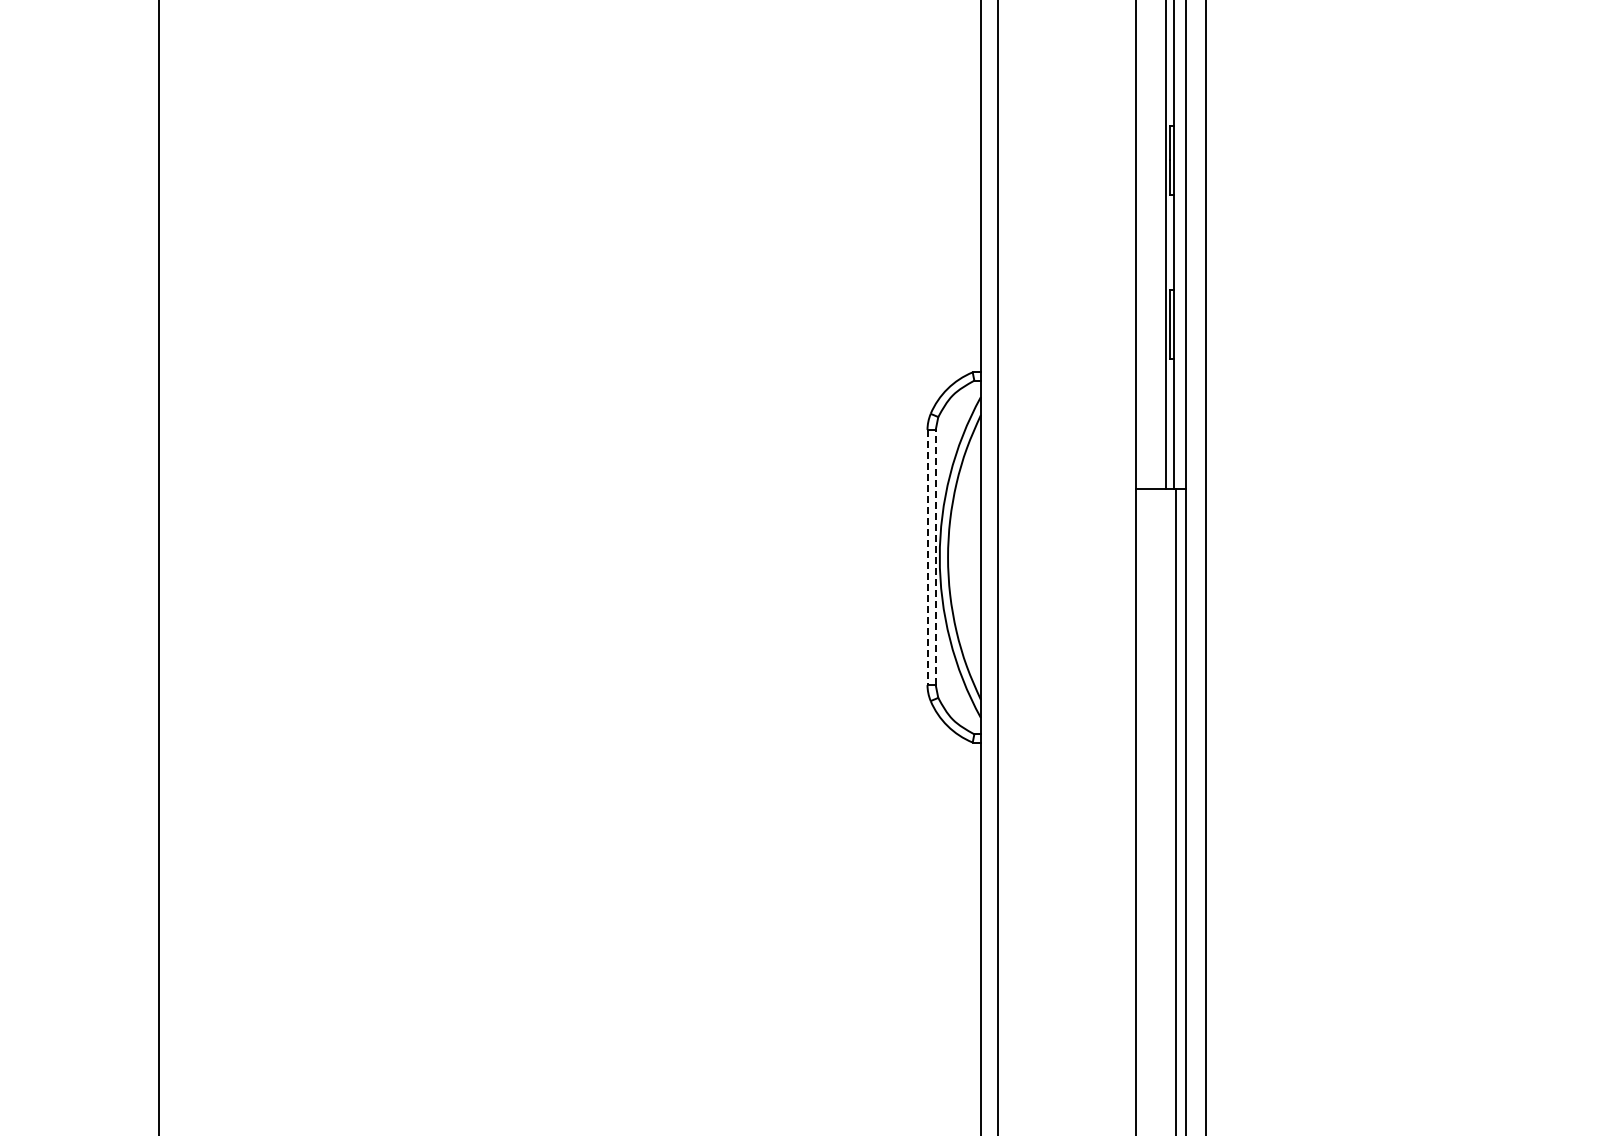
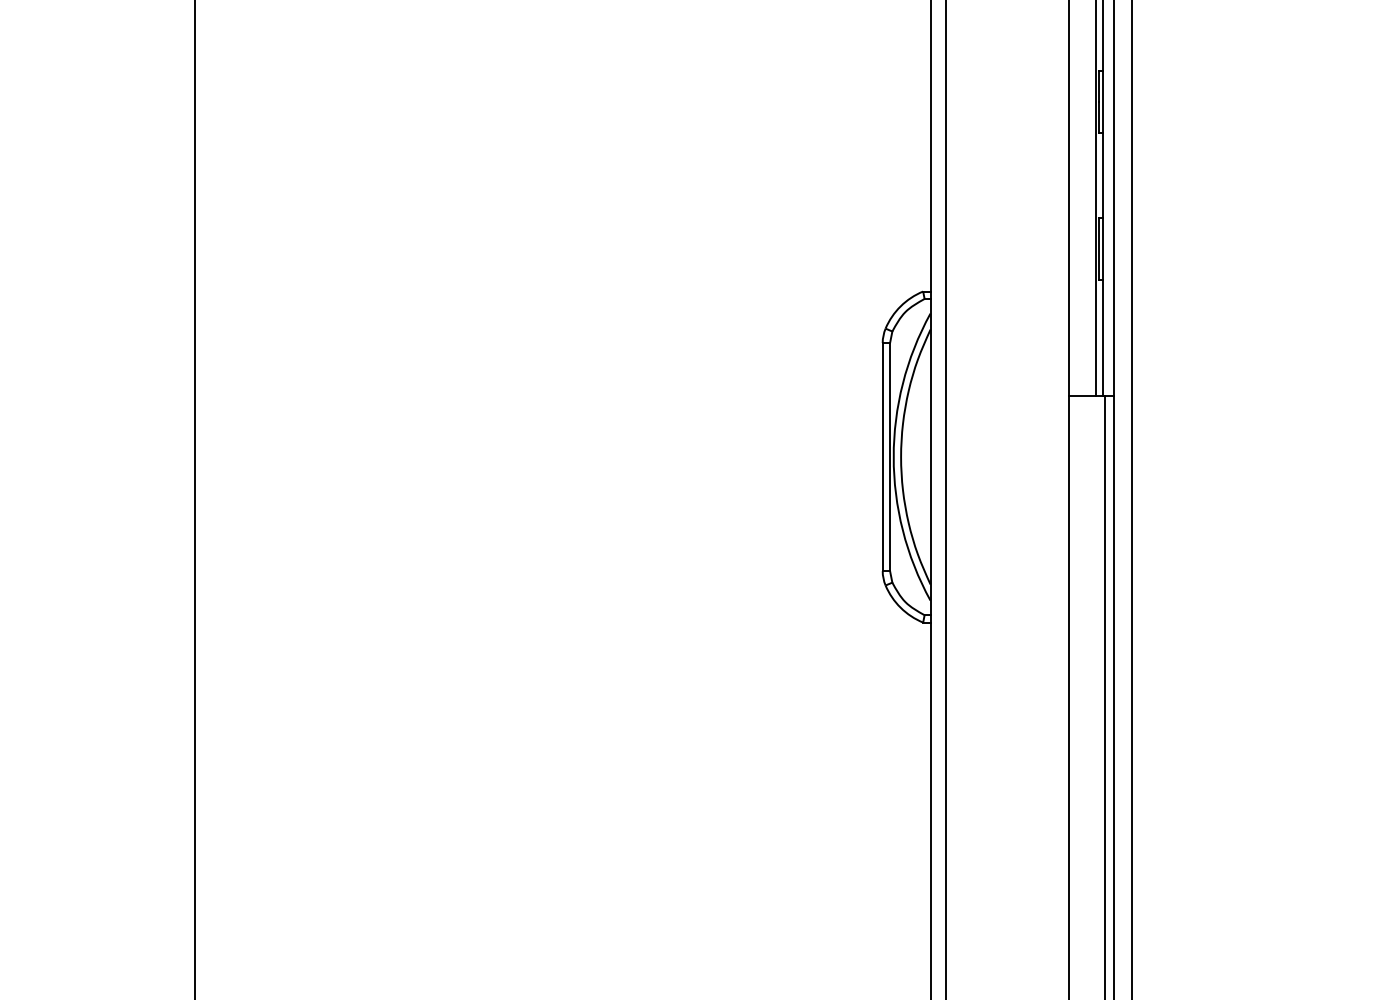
line: (927, 557) -> (882, 457), dashed -> solid
line: (935, 557) -> (889, 457), dashed -> solid

